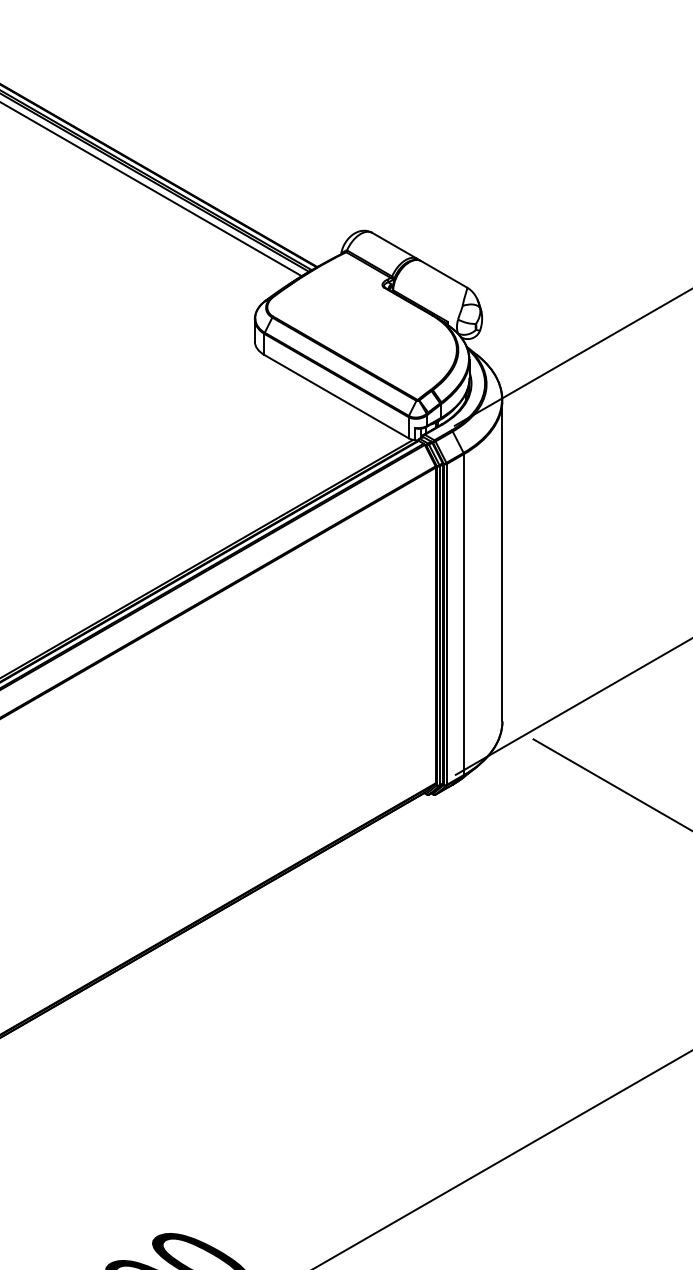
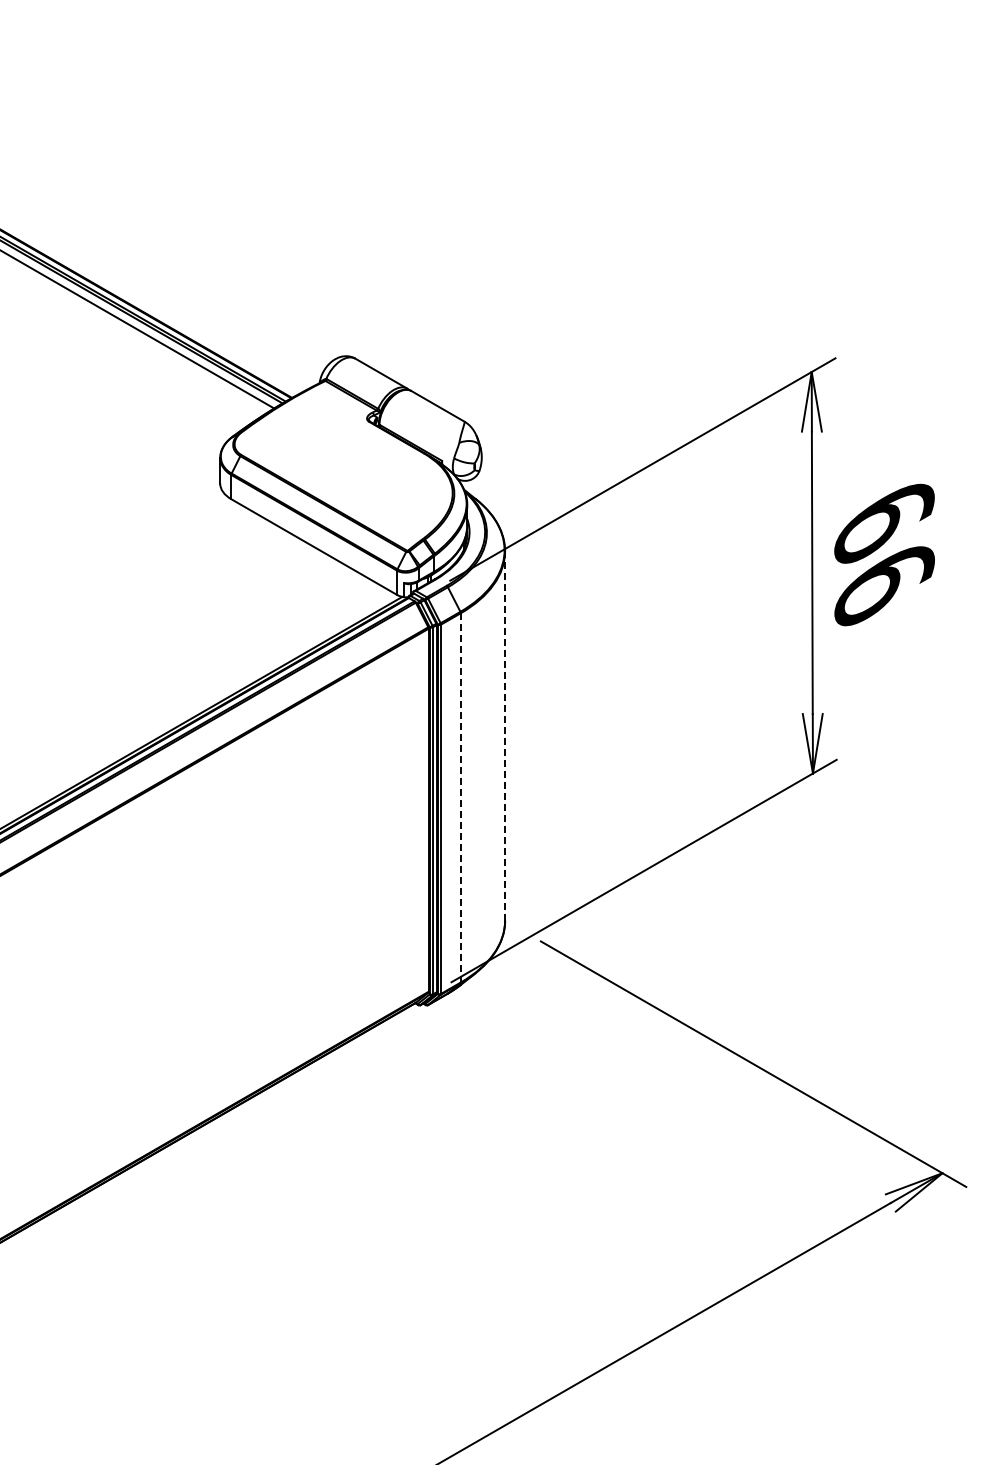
line: (502, 561) -> (505, 736), solid -> dashed
line: (463, 614) -> (460, 797), solid -> dashed

